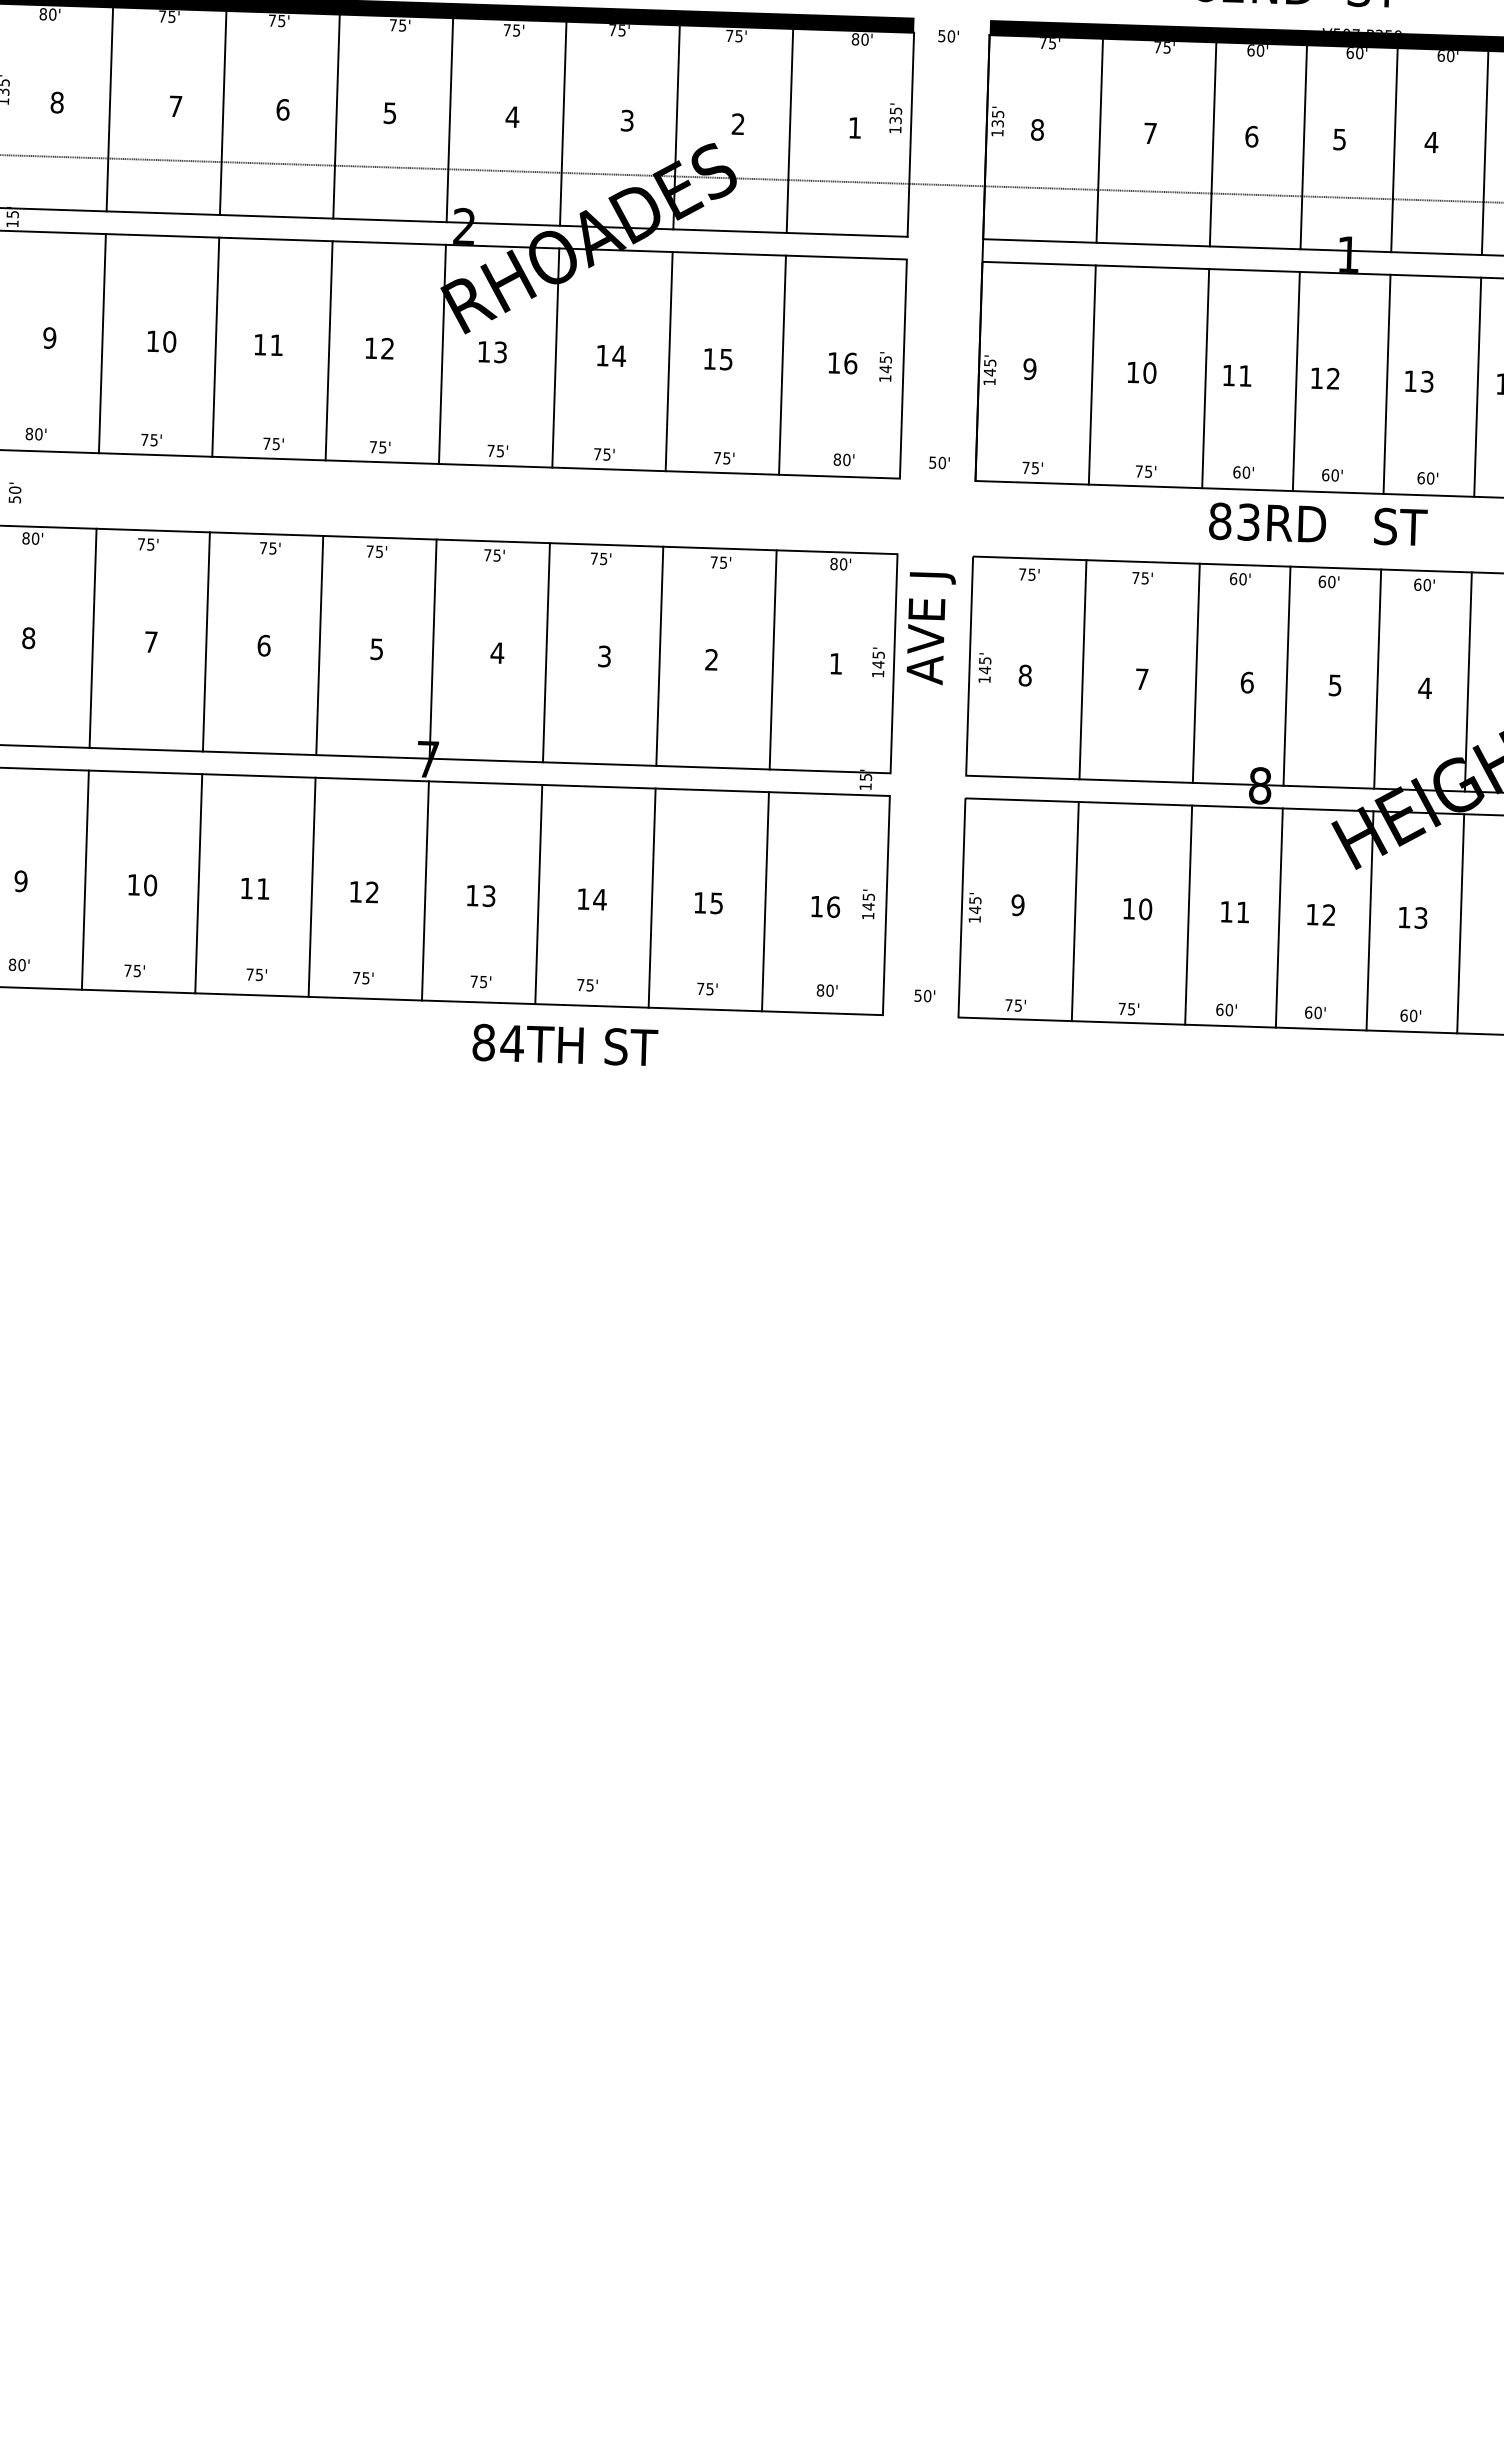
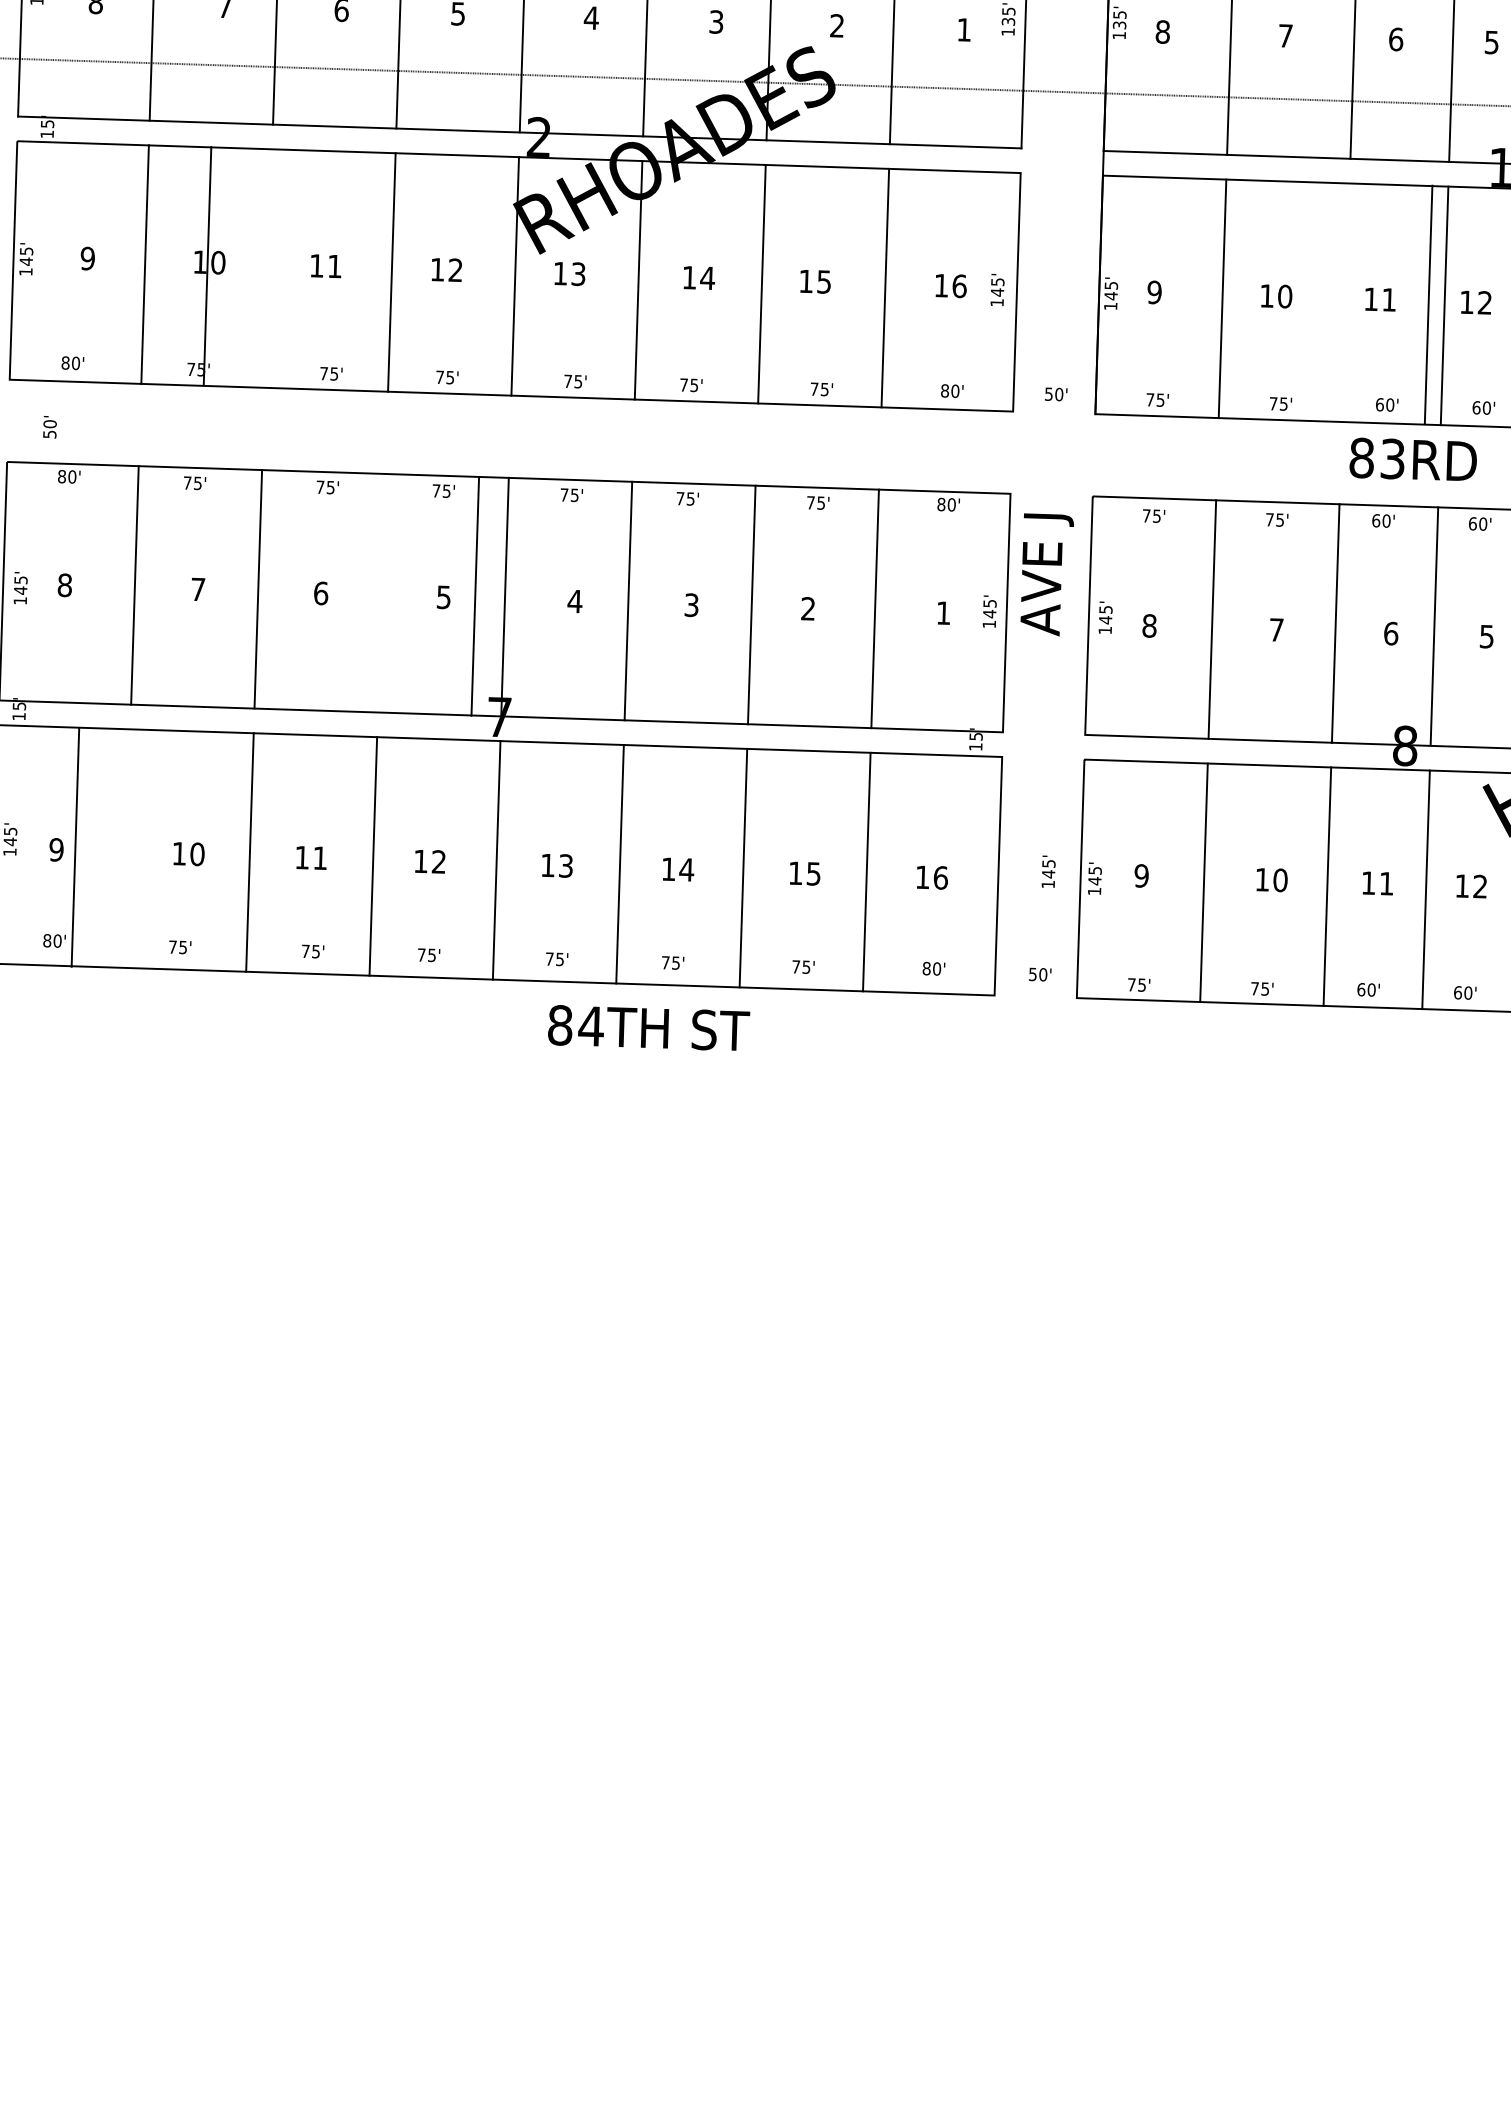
line: (215, 346) -> (207, 265), moved
line: (1205, 378) -> (1428, 304), moved
line: (319, 645) -> (474, 596), moved
line: (84, 879) -> (74, 846), moved
text: (868, 904) -> (1048, 871), moved

